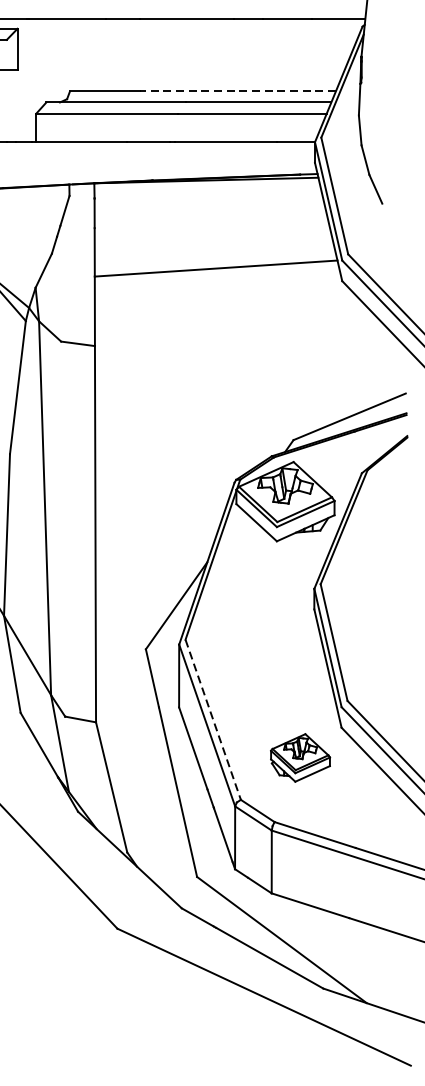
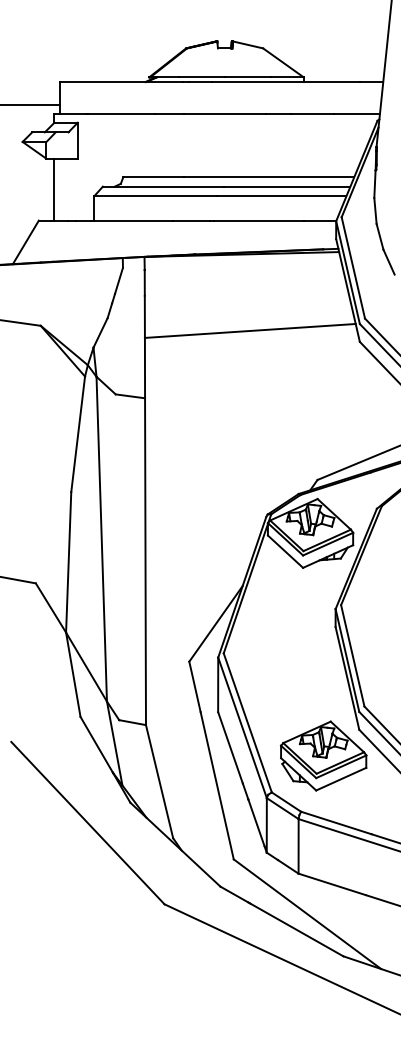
line: (237, 91) -> (268, 177), dashed -> solid
line: (212, 719) -> (247, 722), dashed -> solid
part: (300, 757) -> (323, 755), size x1.67

